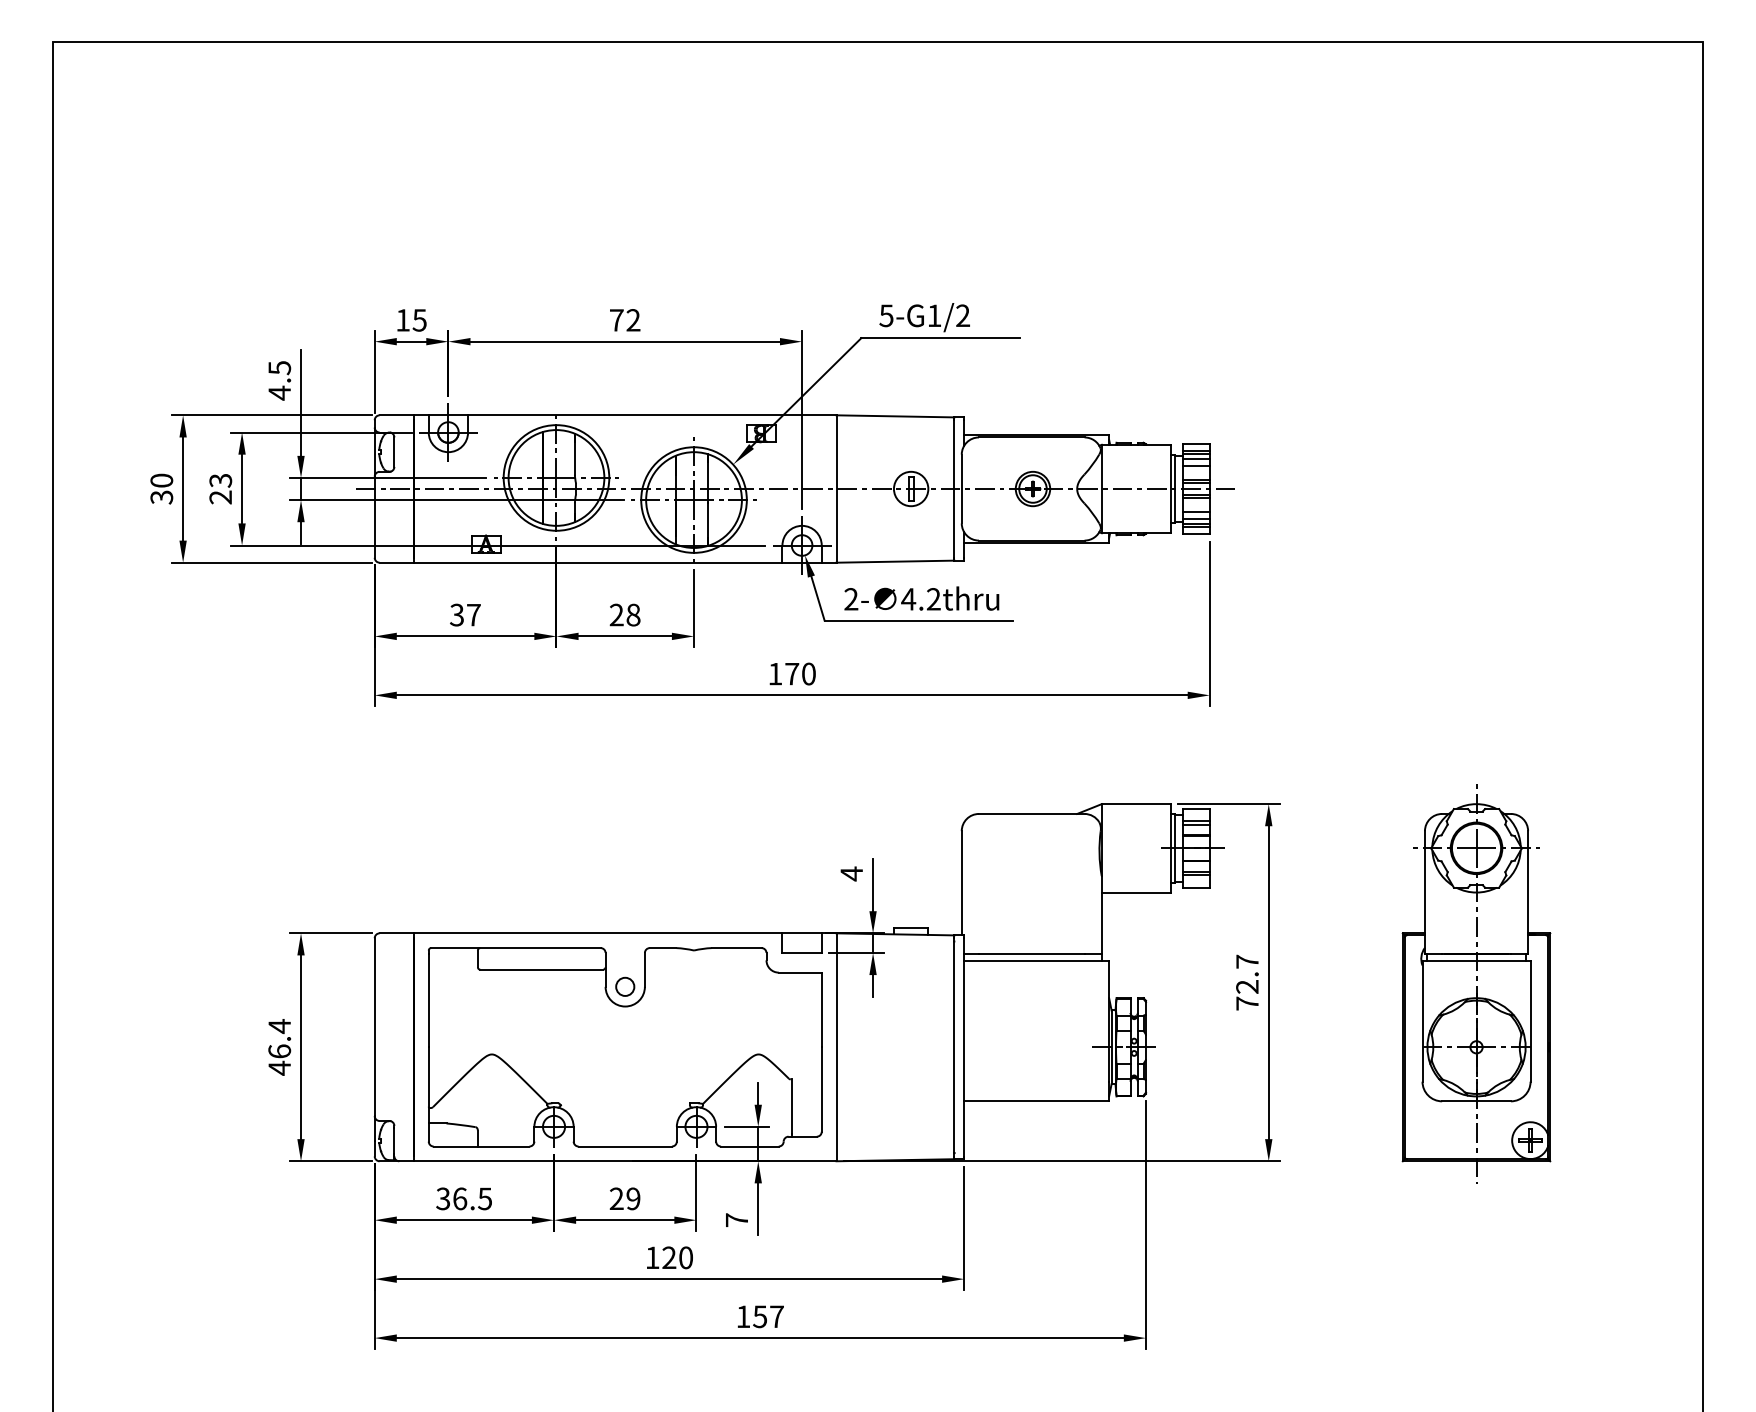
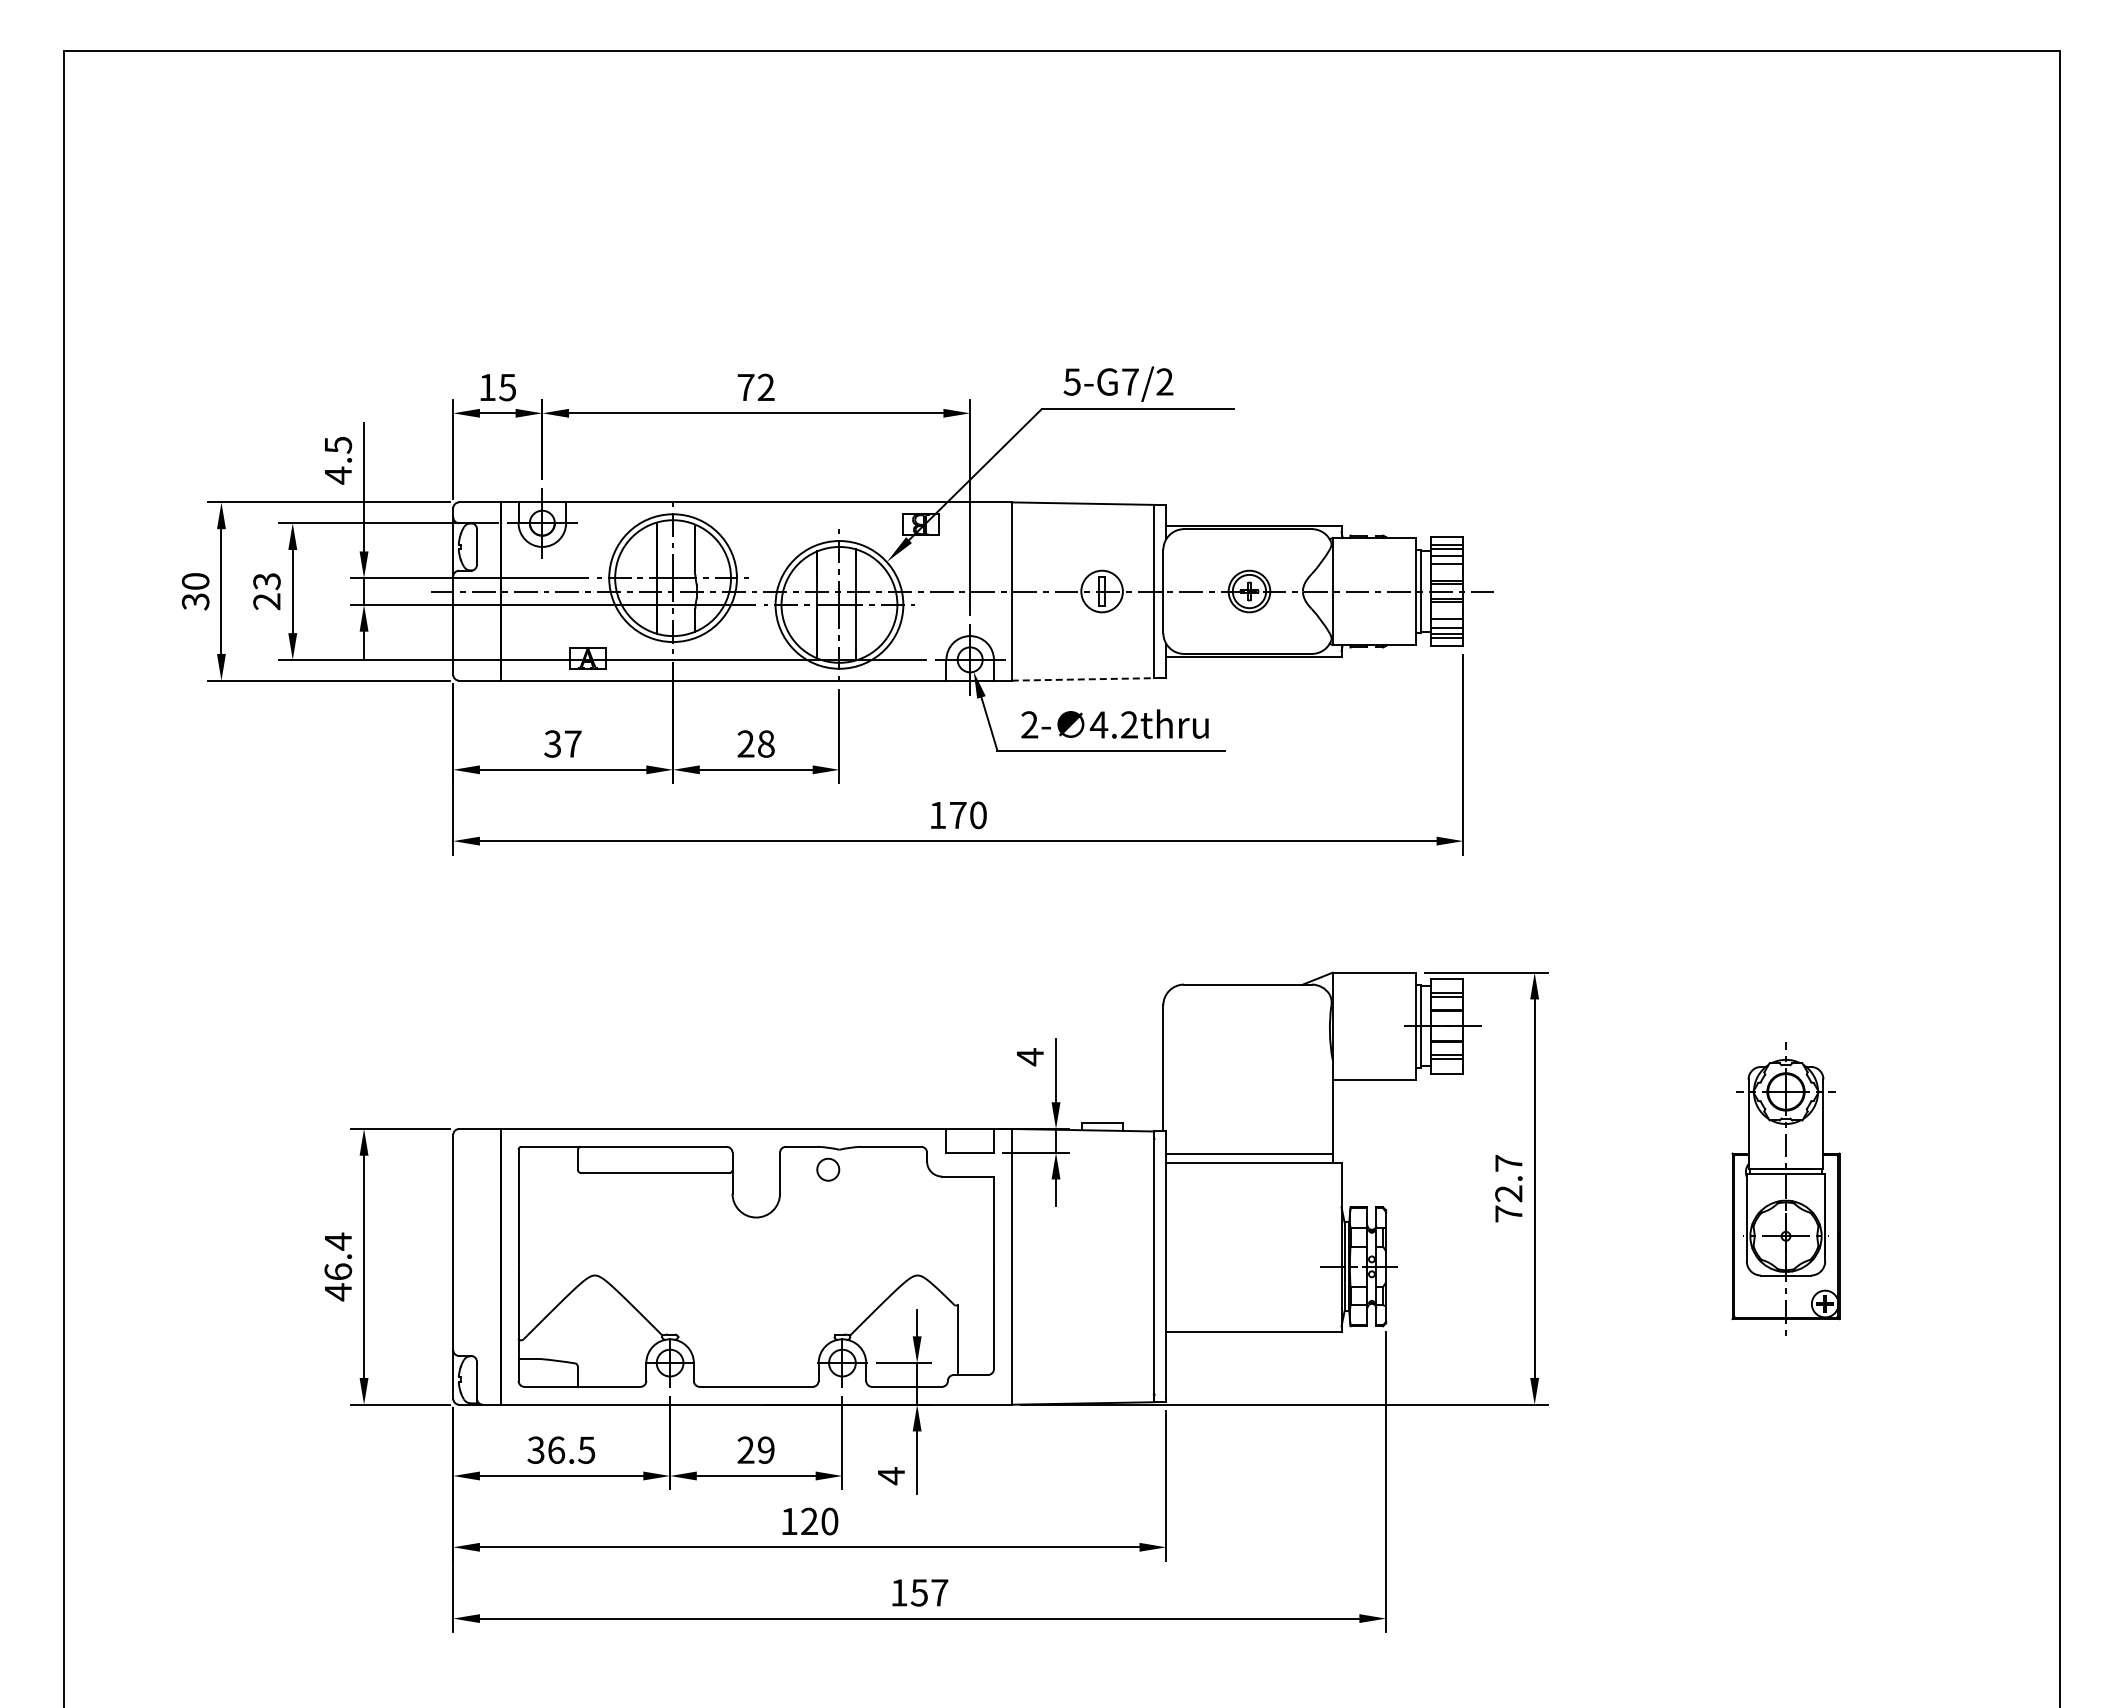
text: (934, 315) -> (1130, 381), 5-G1/2 -> 5-G7/2
line: (895, 561) -> (1083, 679), solid -> dashed
part: (1476, 984) -> (1785, 1190), size x0.6
circle: (625, 986) -> (828, 1169), moved
text: (737, 1220) -> (891, 1476), 7 -> 4

